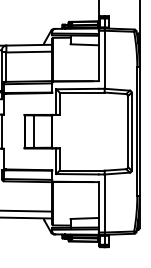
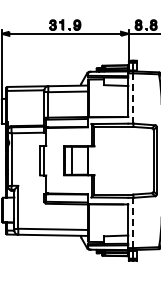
line: (104, 59) -> (133, 98), solid -> dashed
line: (104, 202) -> (133, 222), solid -> dashed

